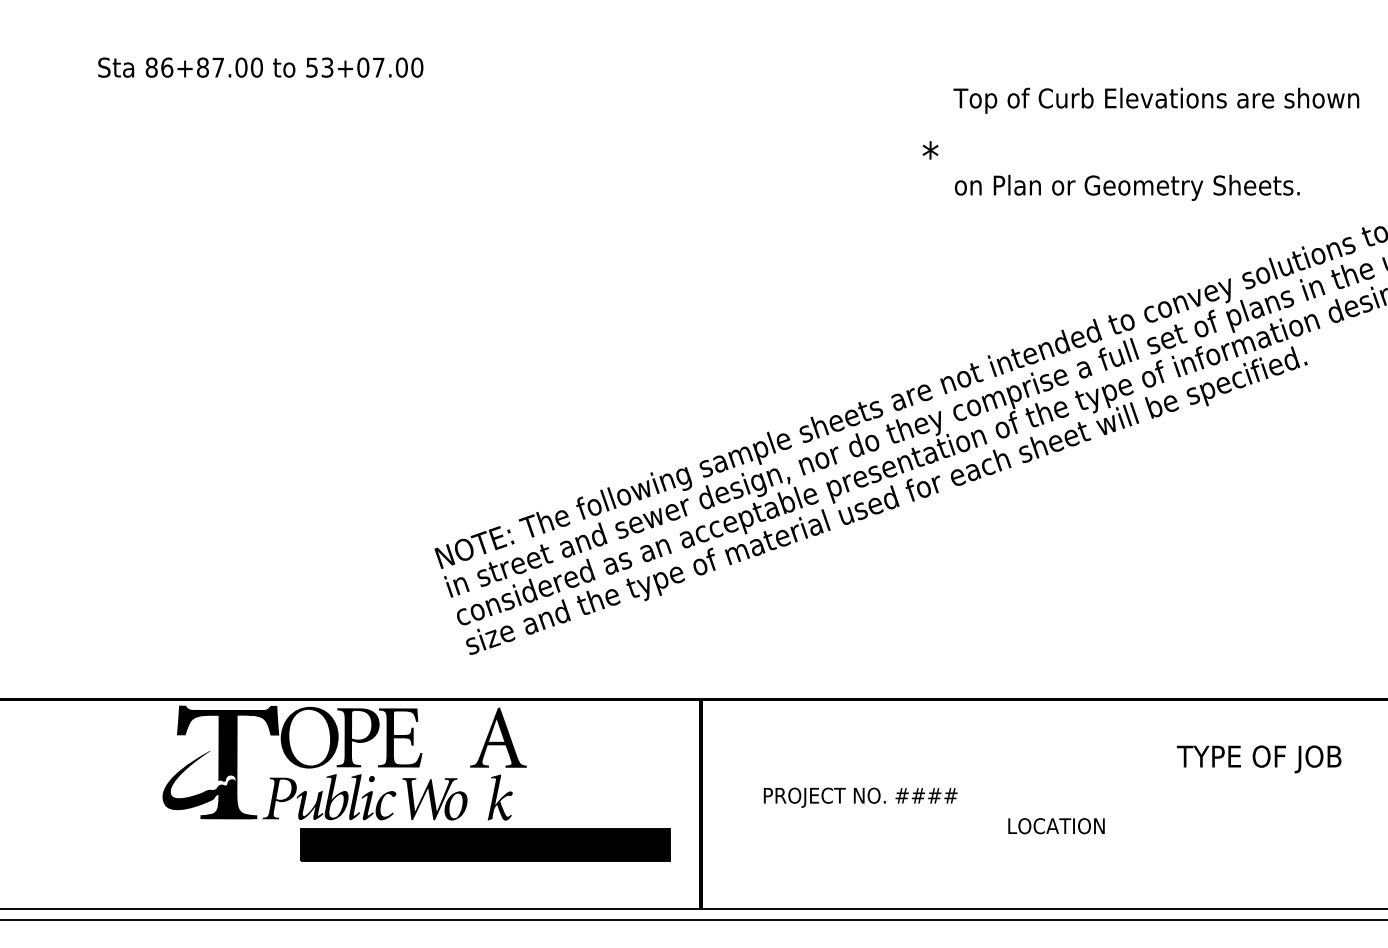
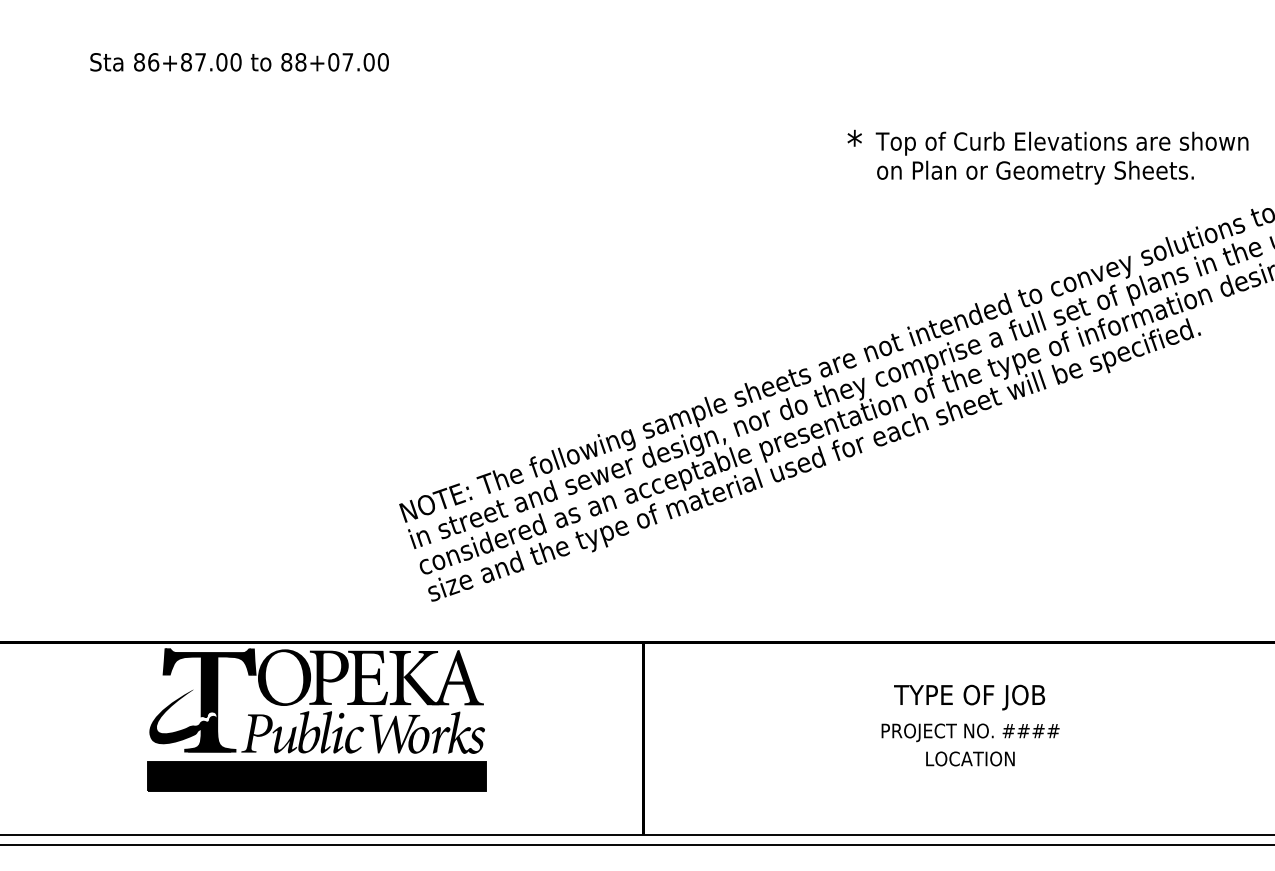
text: (319, 67) -> (293, 62), 53+07.00 -> 88+07.00
text: (1155, 100) -> (1061, 143), moved
fill: (451, 737) -> (414, 677), added
text: (1259, 759) -> (969, 697), moved
text: (860, 797) -> (970, 732), moved
fill: (479, 804) -> (440, 739), added
fill: (518, 806) -> (476, 740), added
part: (484, 845) -> (316, 776), moved

